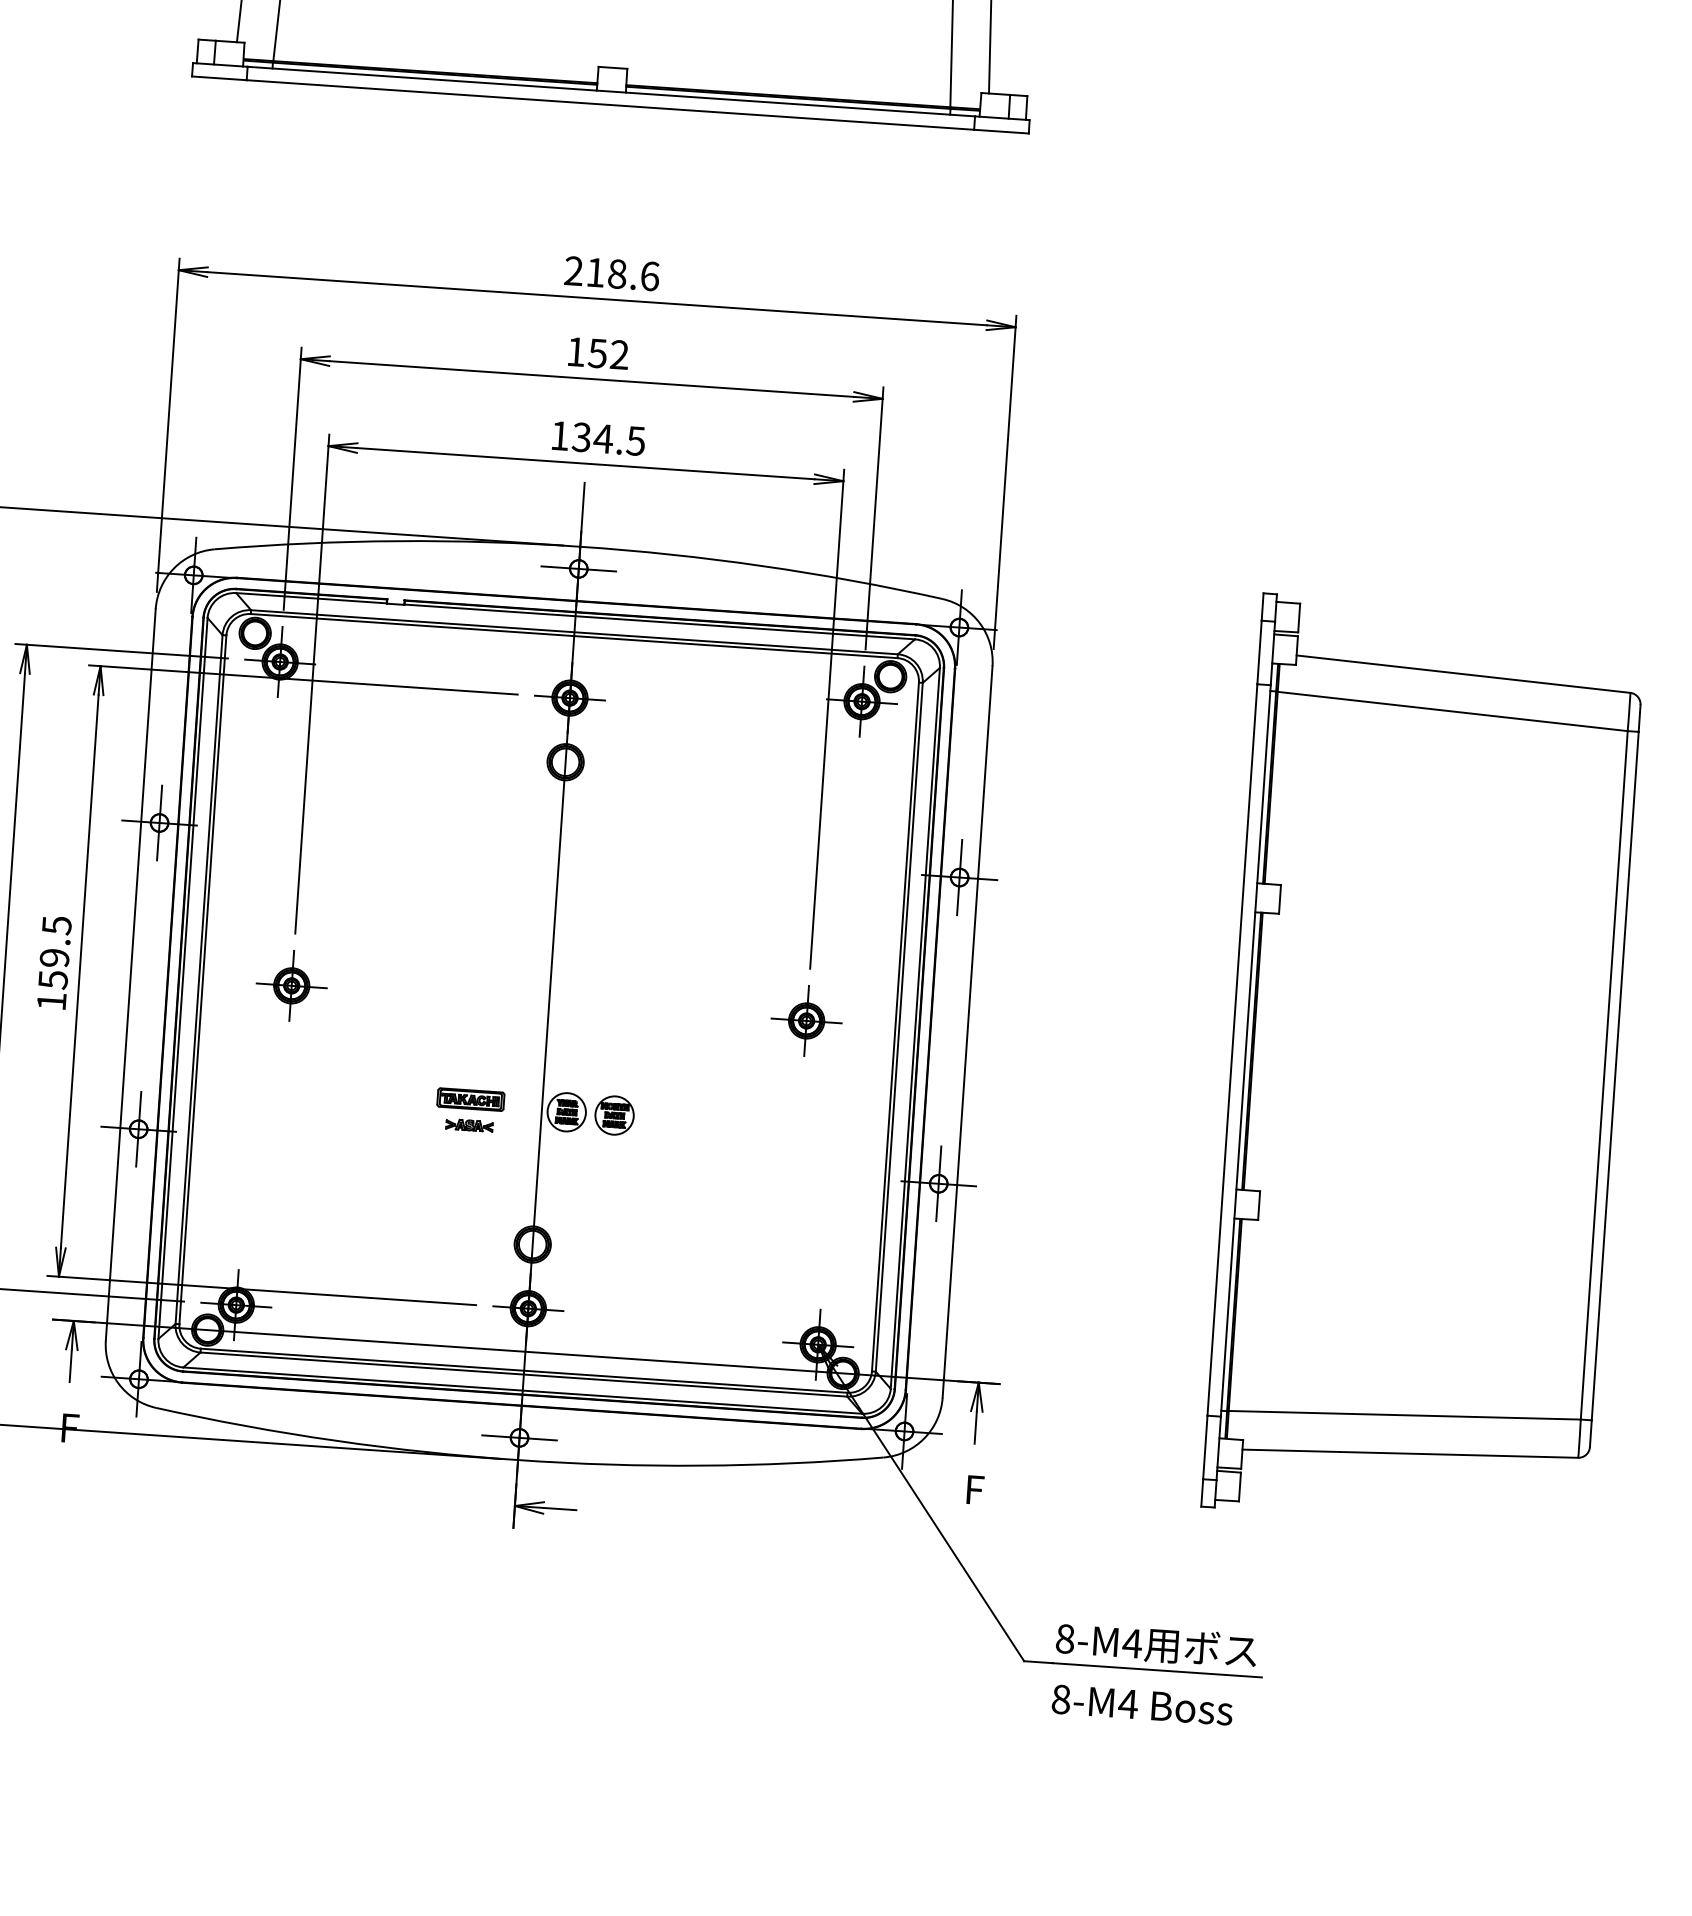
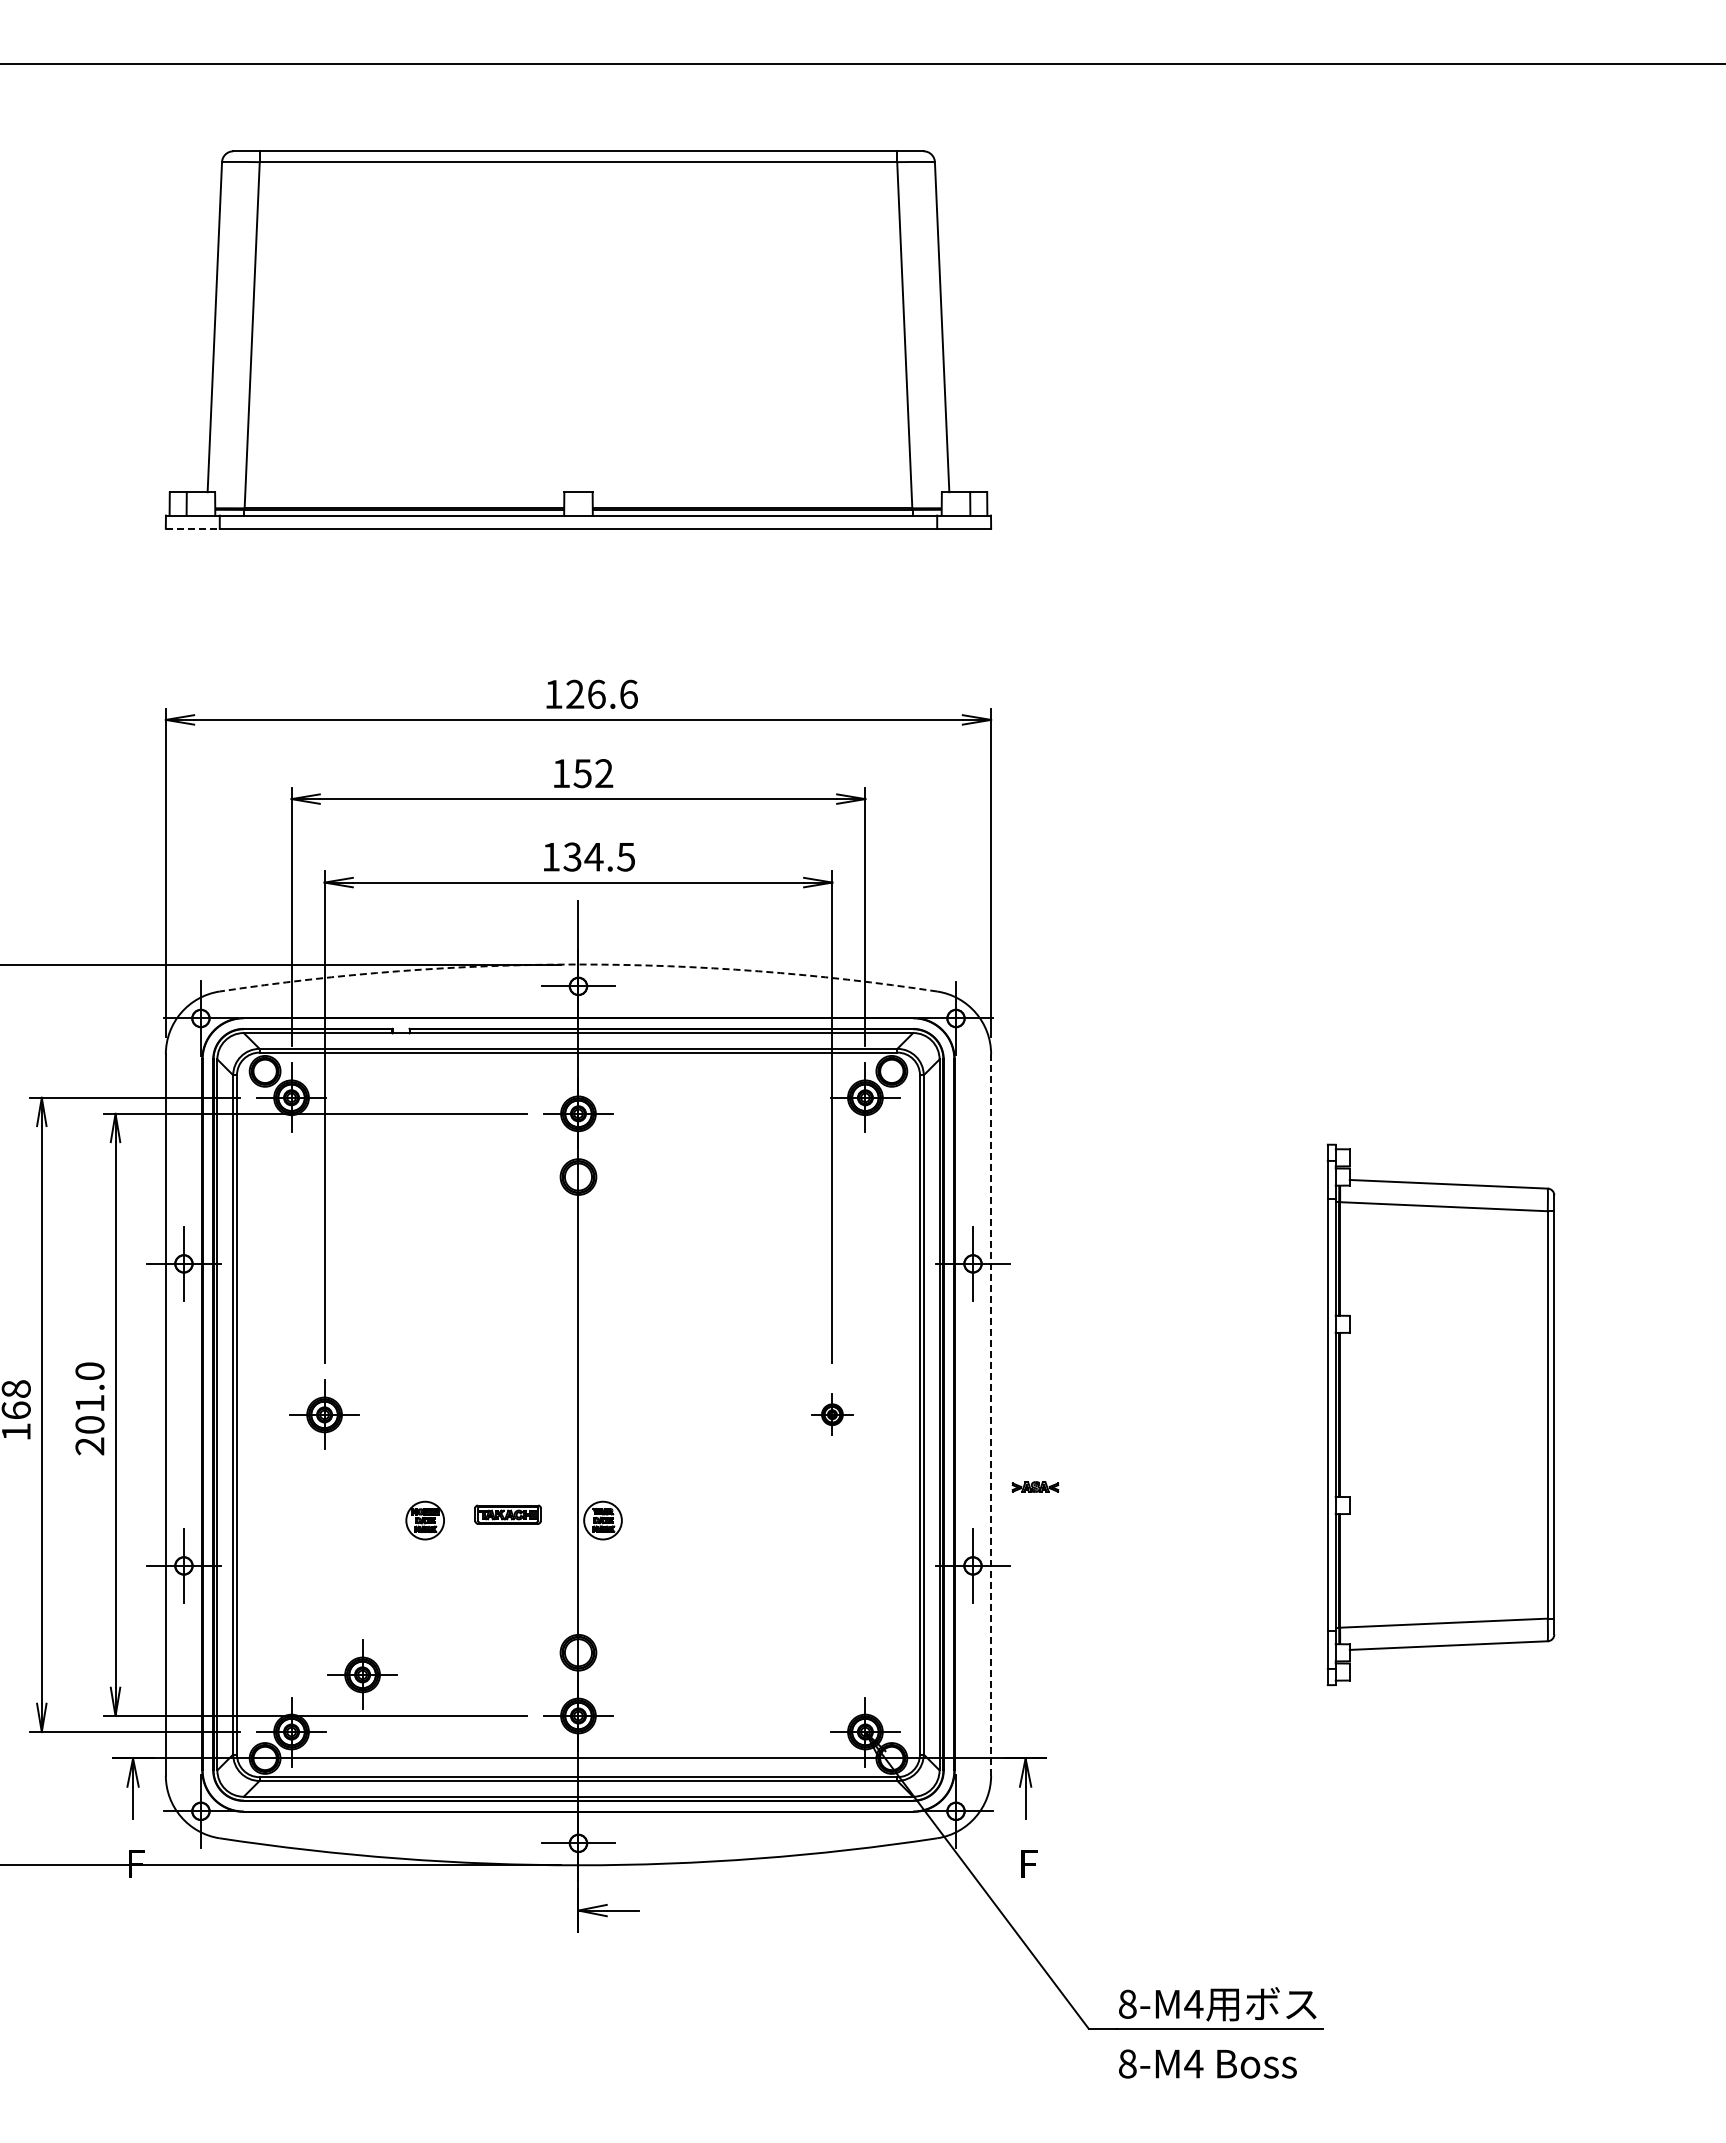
line: (219, 77) -> (192, 528), solid -> dashed
text: (596, 271) -> (575, 693), 218.6 -> 126.6
arc: (580, 546) -> (578, 964), solid -> dashed
text: (53, 963) -> (89, 1408), 159.5 -> 201.0
part: (806, 1020) -> (832, 1414), size x0.6
line: (967, 1031) -> (991, 1414), solid -> dashed
part: (1423, 1062) -> (1440, 1414), size x0.6
part: (613, 1115) -> (424, 1520), moved
part: (469, 1124) -> (1035, 1486), moved
part: (312, 1251) -> (362, 1674), added

